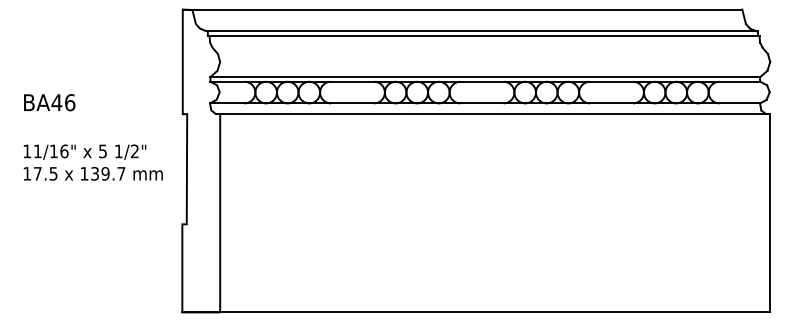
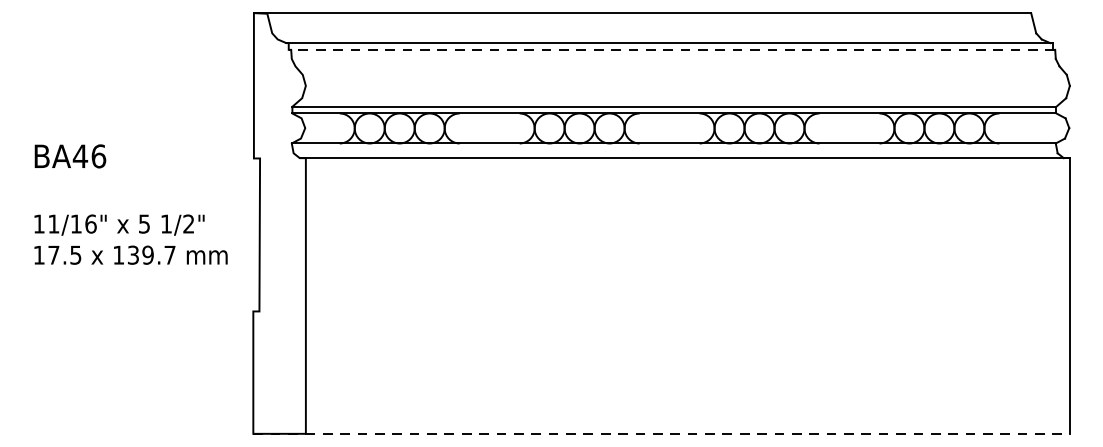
line: (483, 35) -> (671, 49), solid -> dashed
text: (92, 137) -> (129, 204), moved
line: (476, 312) -> (661, 433), solid -> dashed

